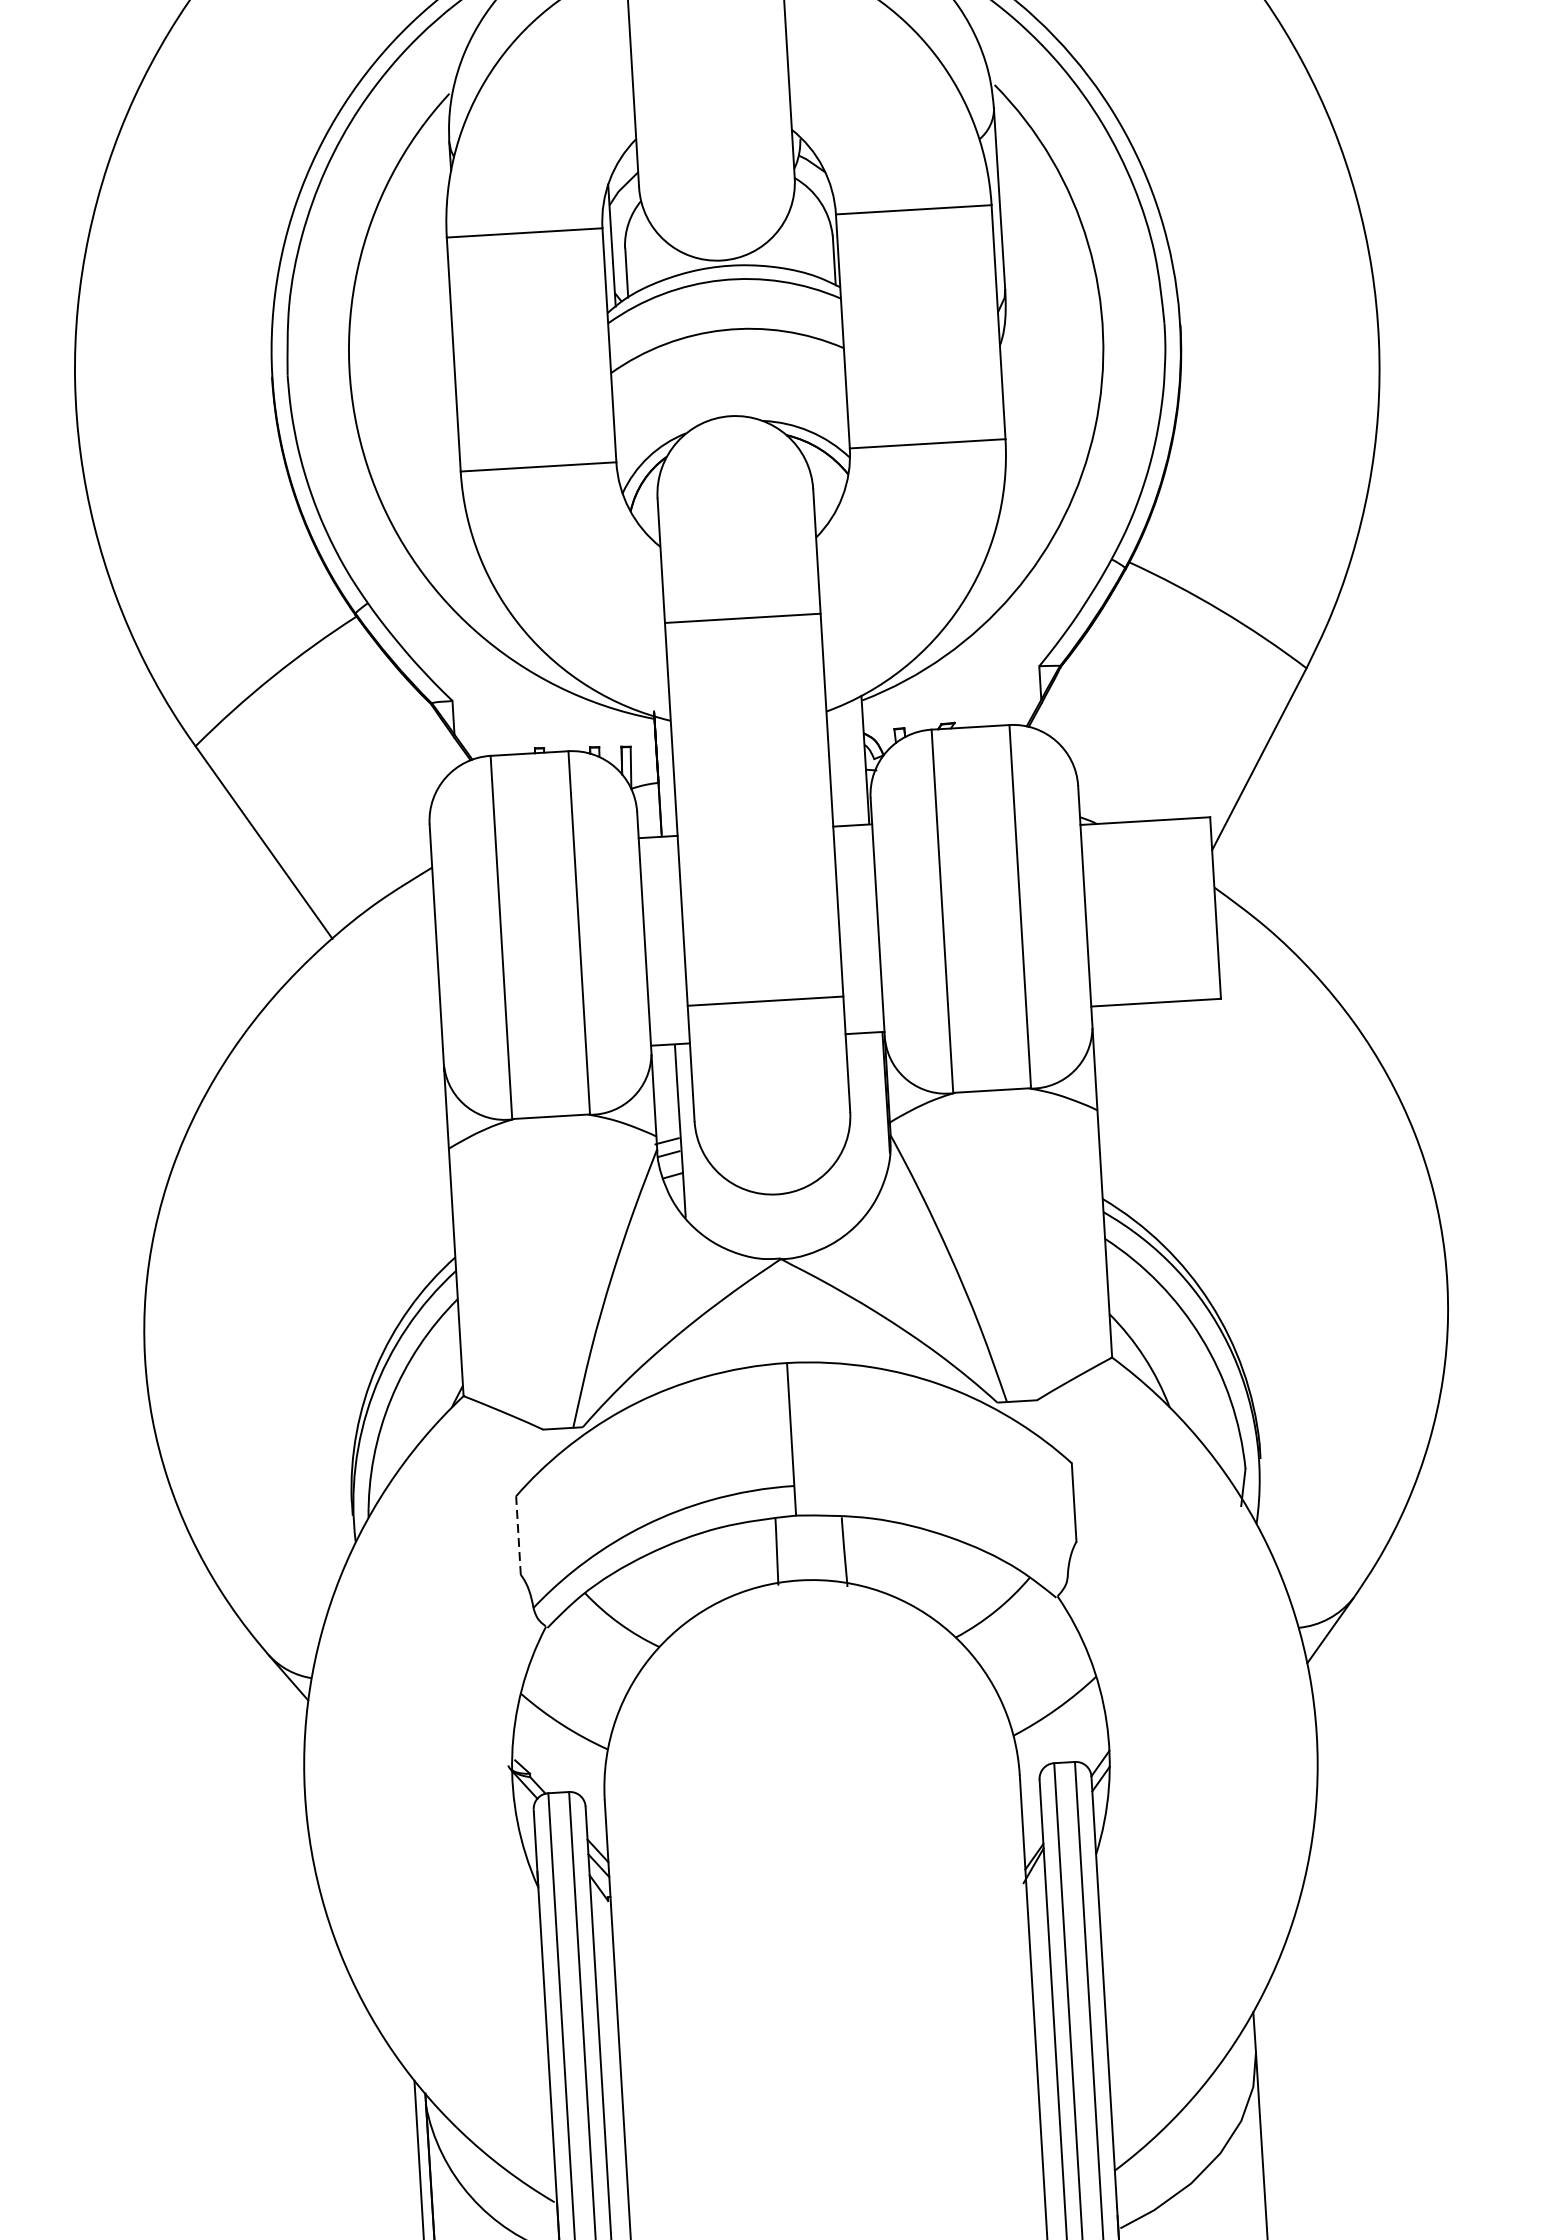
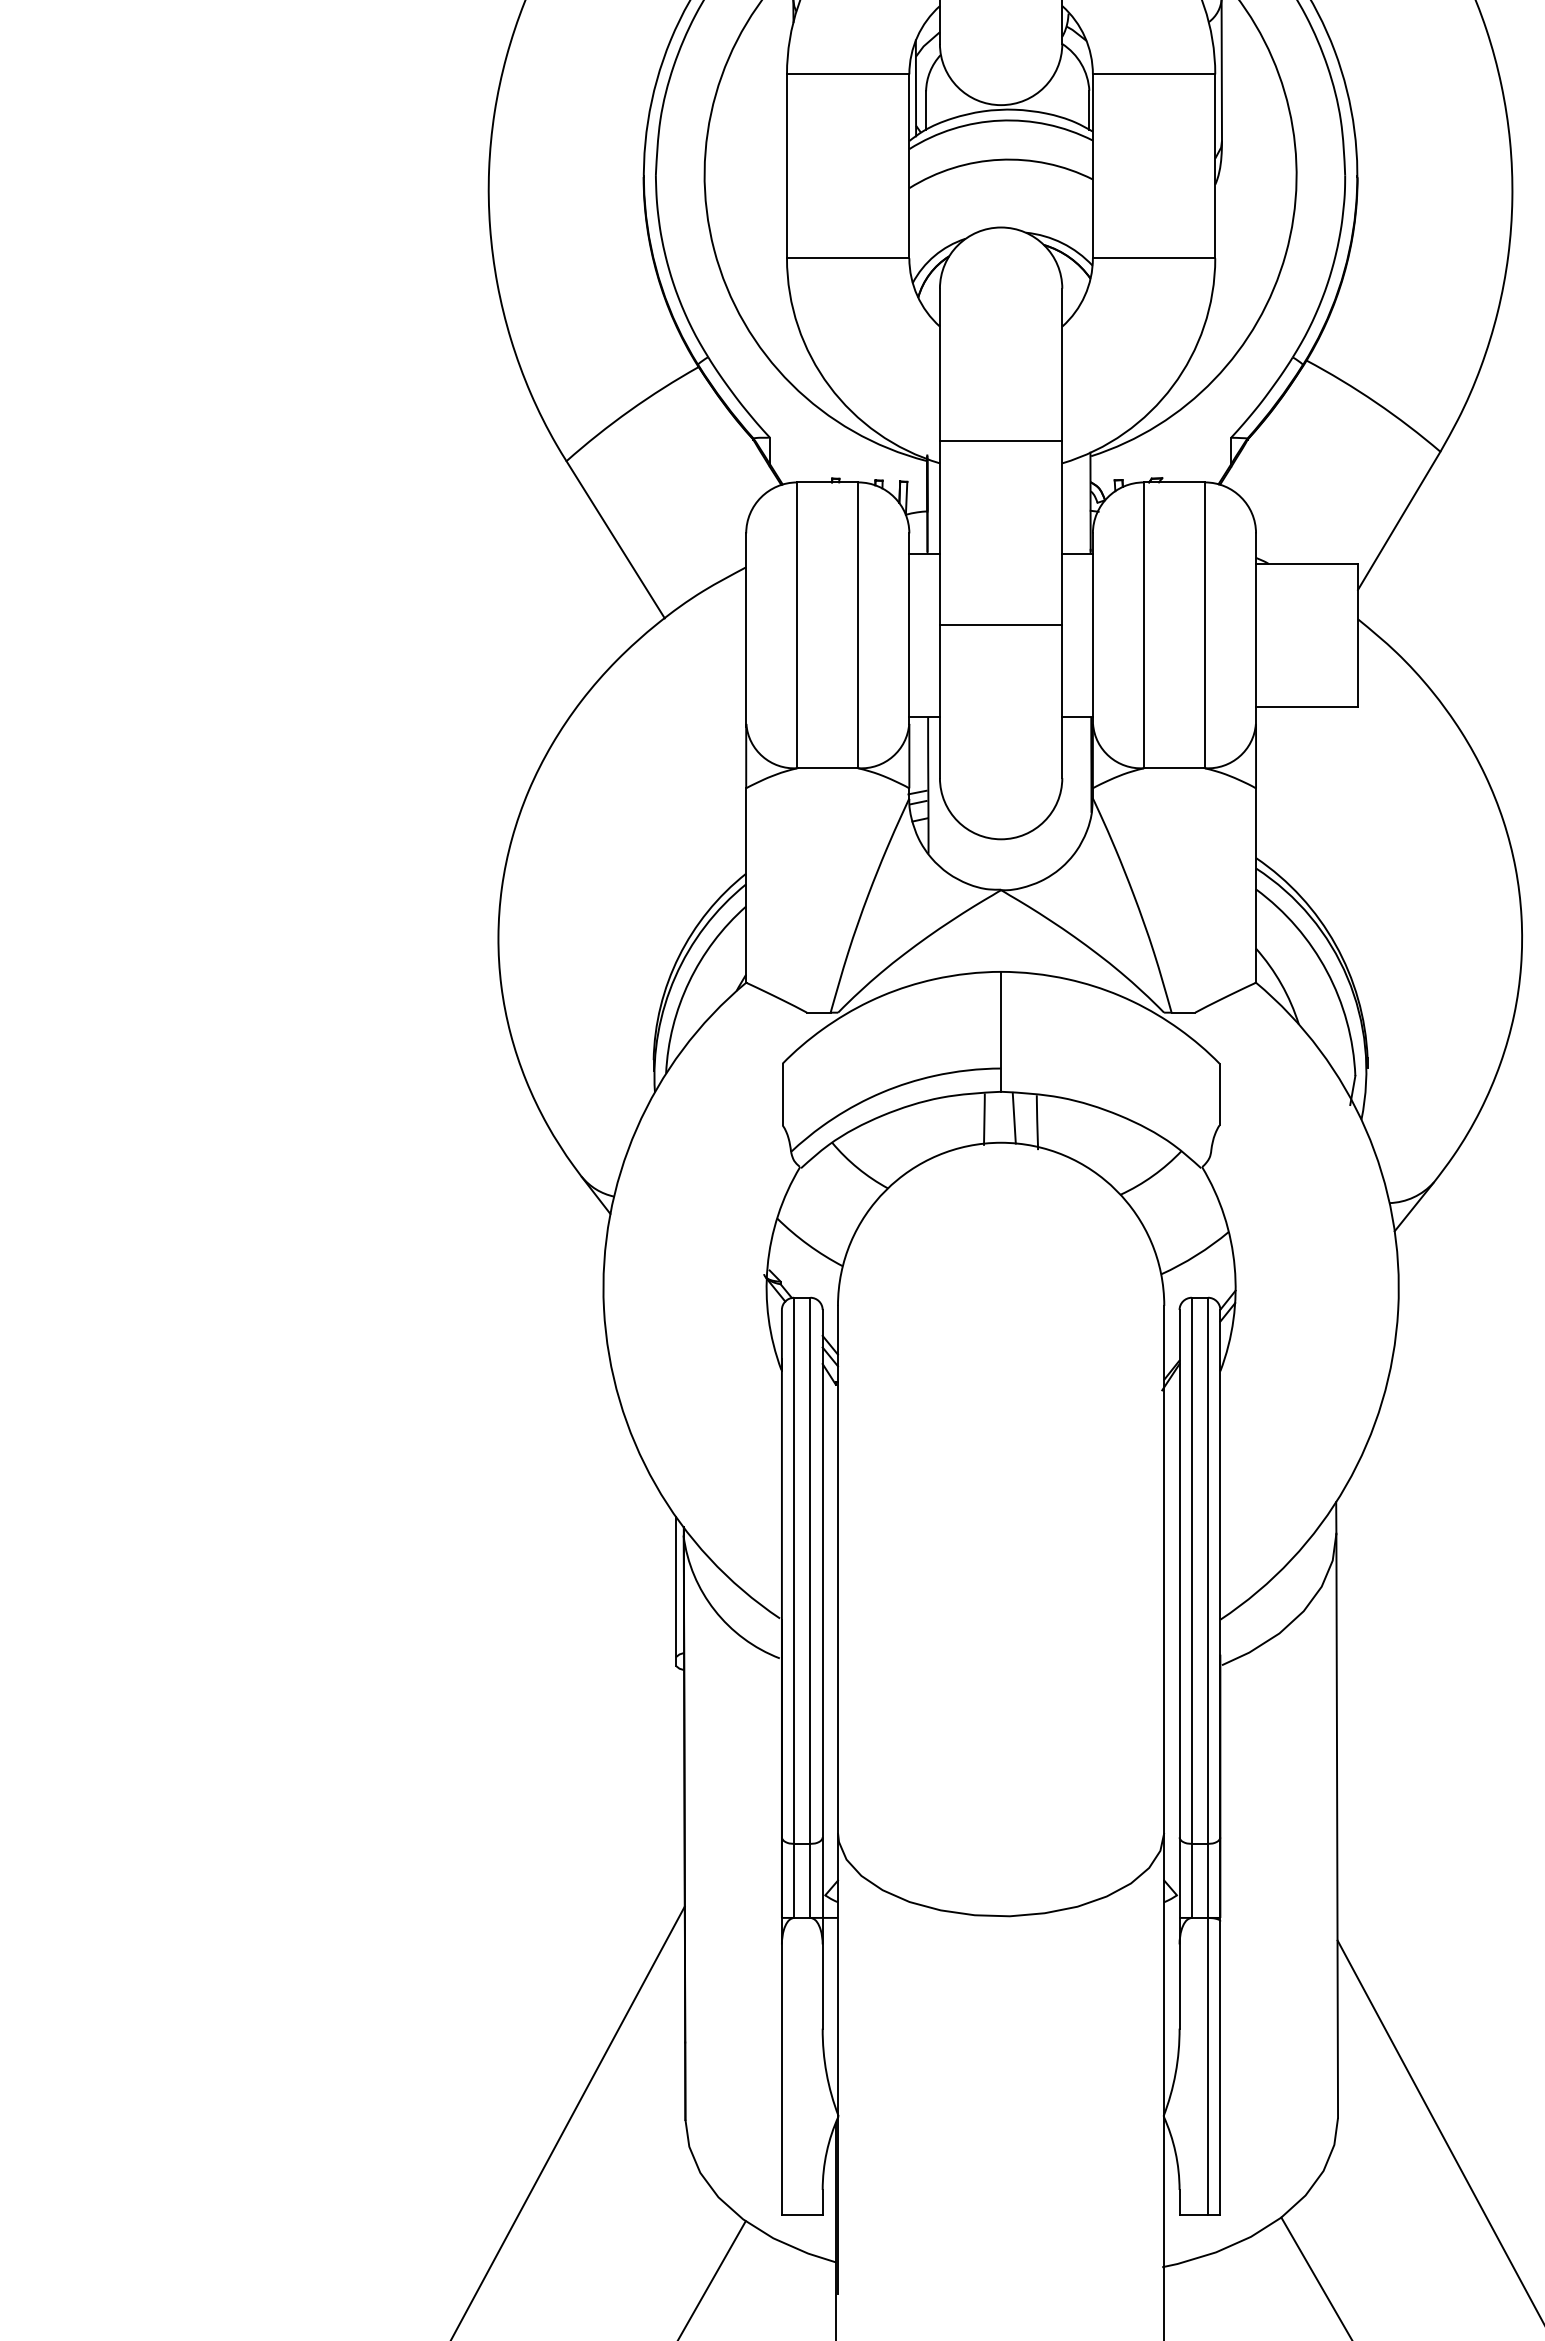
line: (742, 618) -> (1000, 441), moved
line: (764, 1001) -> (1000, 625), moved
line: (518, 1535) -> (782, 1094), dashed -> solid
line: (813, 1547) -> (1013, 1117), added

